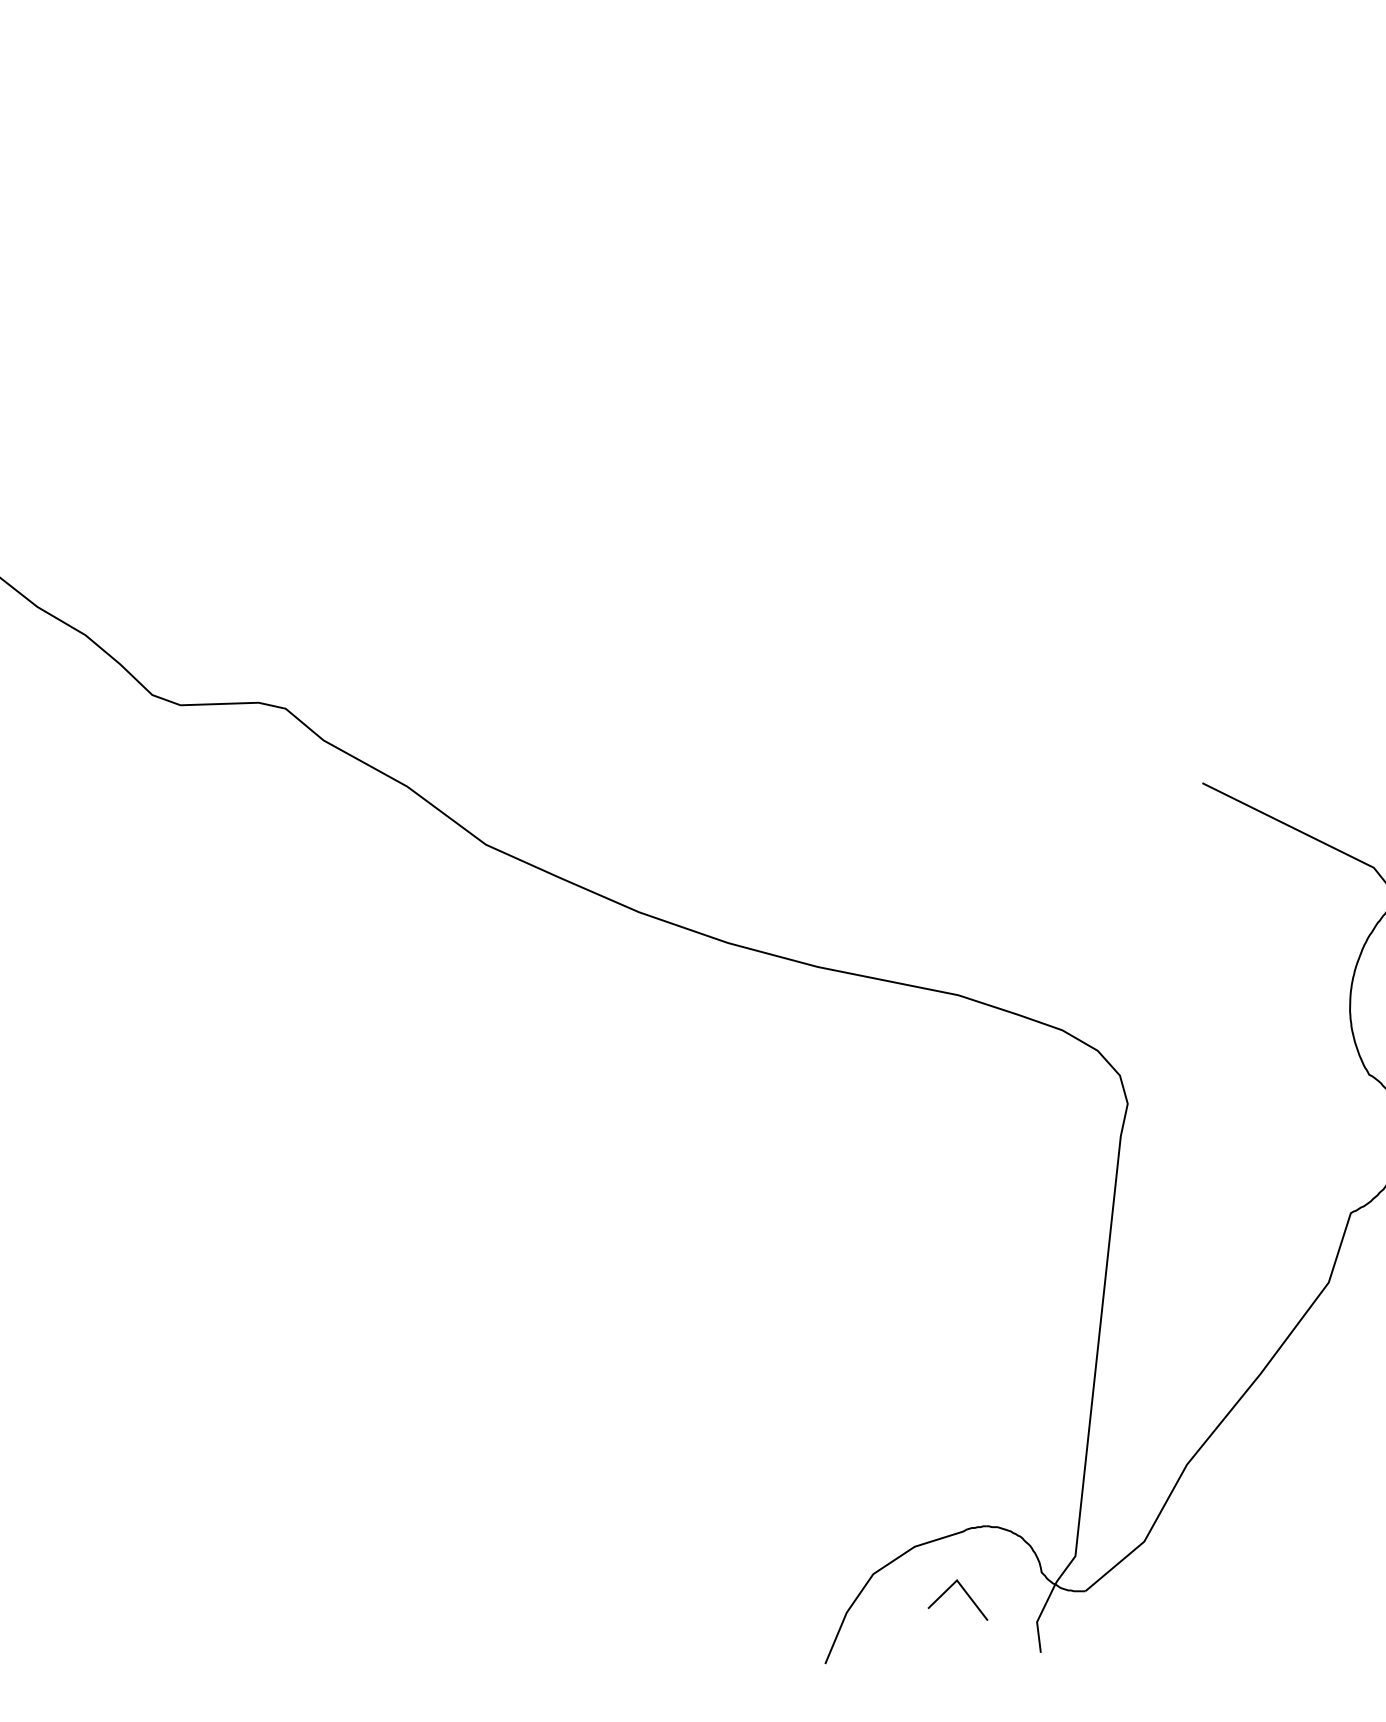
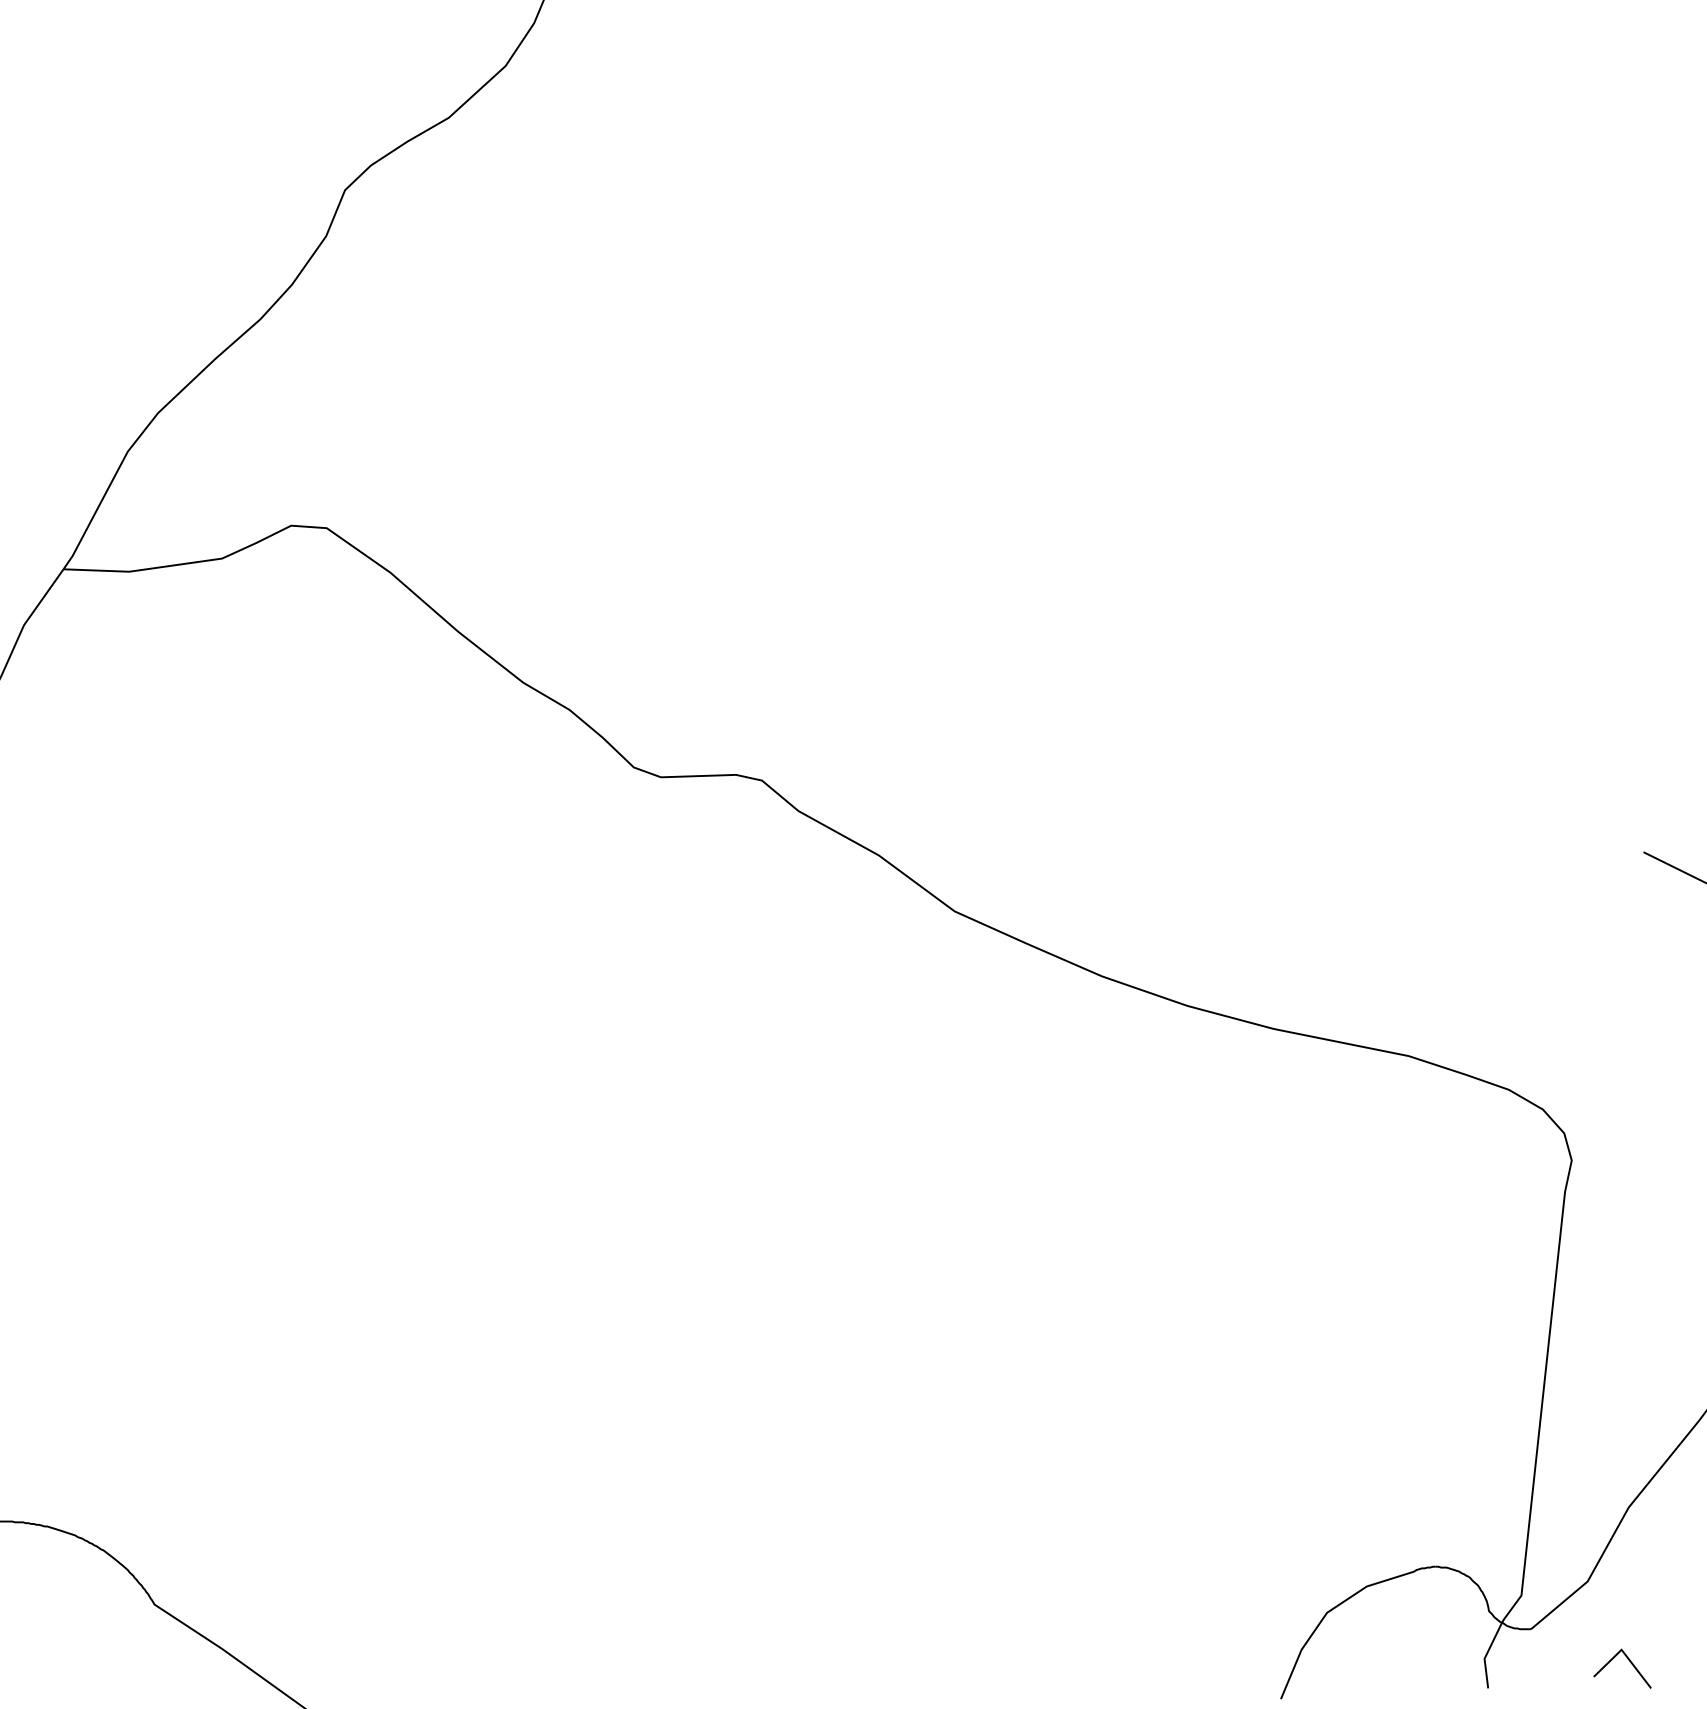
line: (966, 1594) -> (1630, 1663), moved

